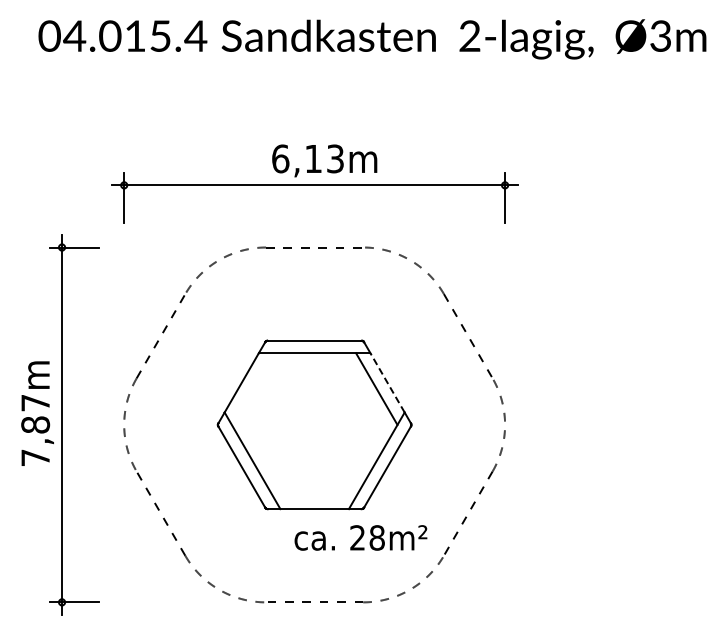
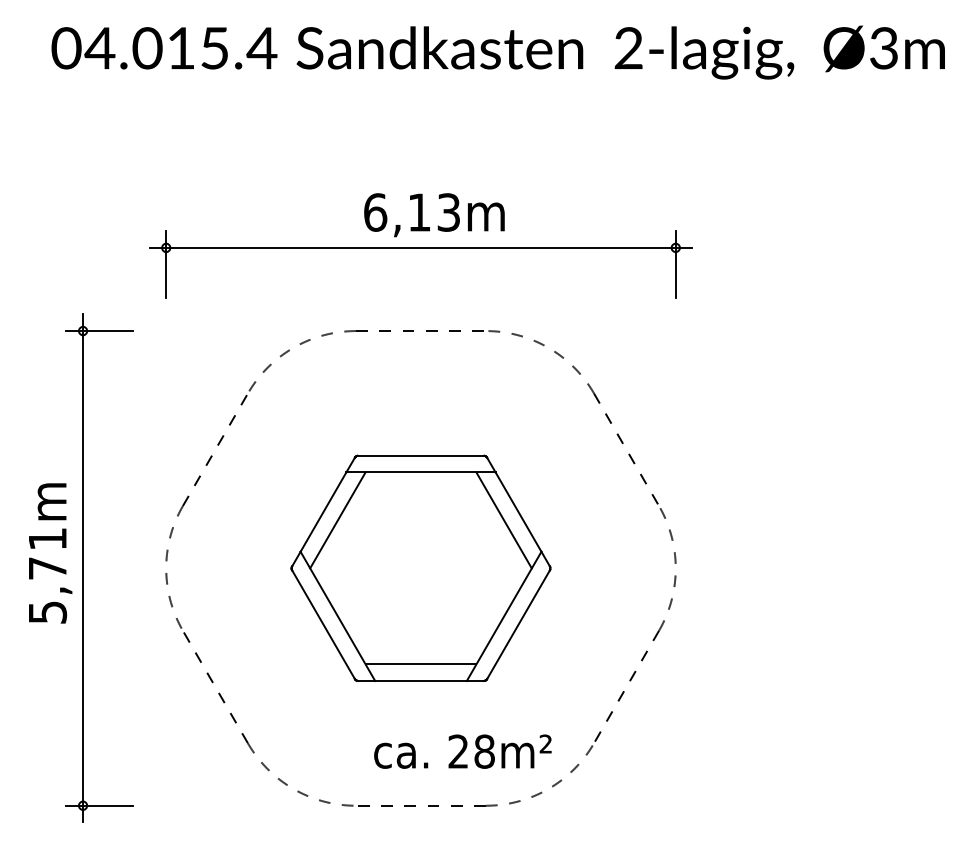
line: (387, 382) -> (518, 511), dashed -> solid
line: (252, 388) -> (337, 519), added
text: (35, 430) -> (47, 575), 7,87m -> 5,71m
line: (314, 496) -> (420, 664), added
text: (360, 537) -> (462, 751), moved

